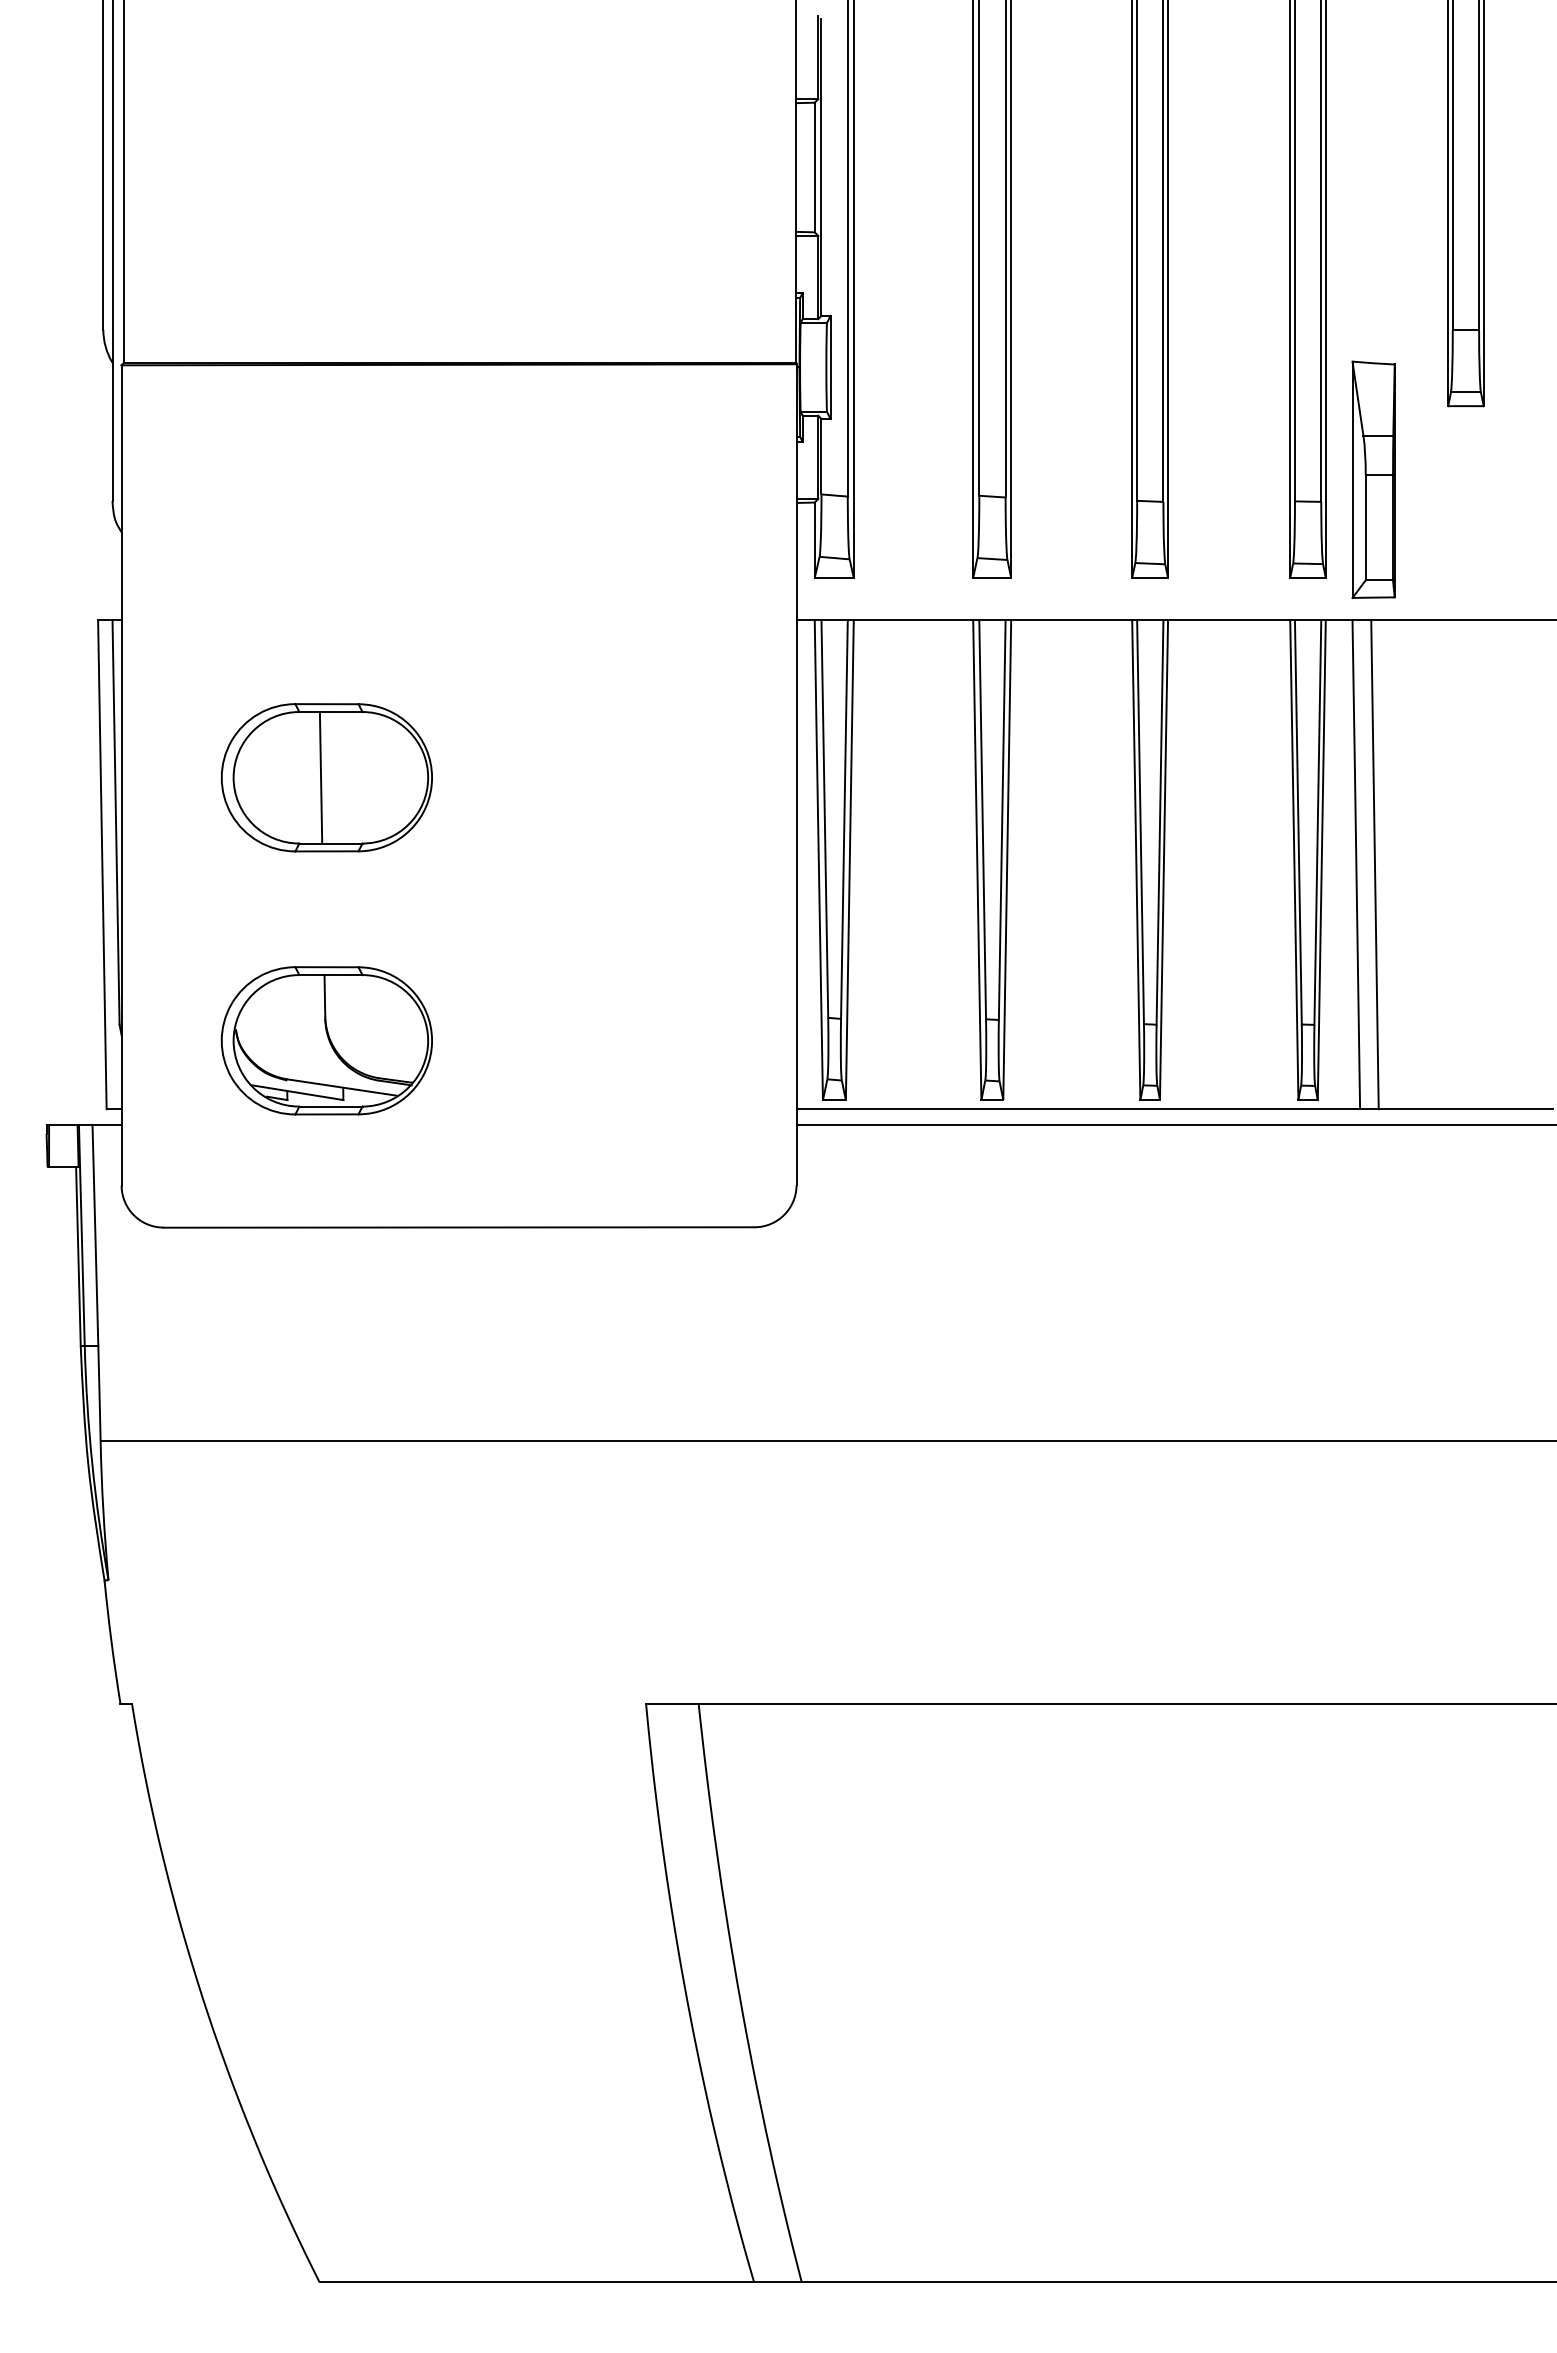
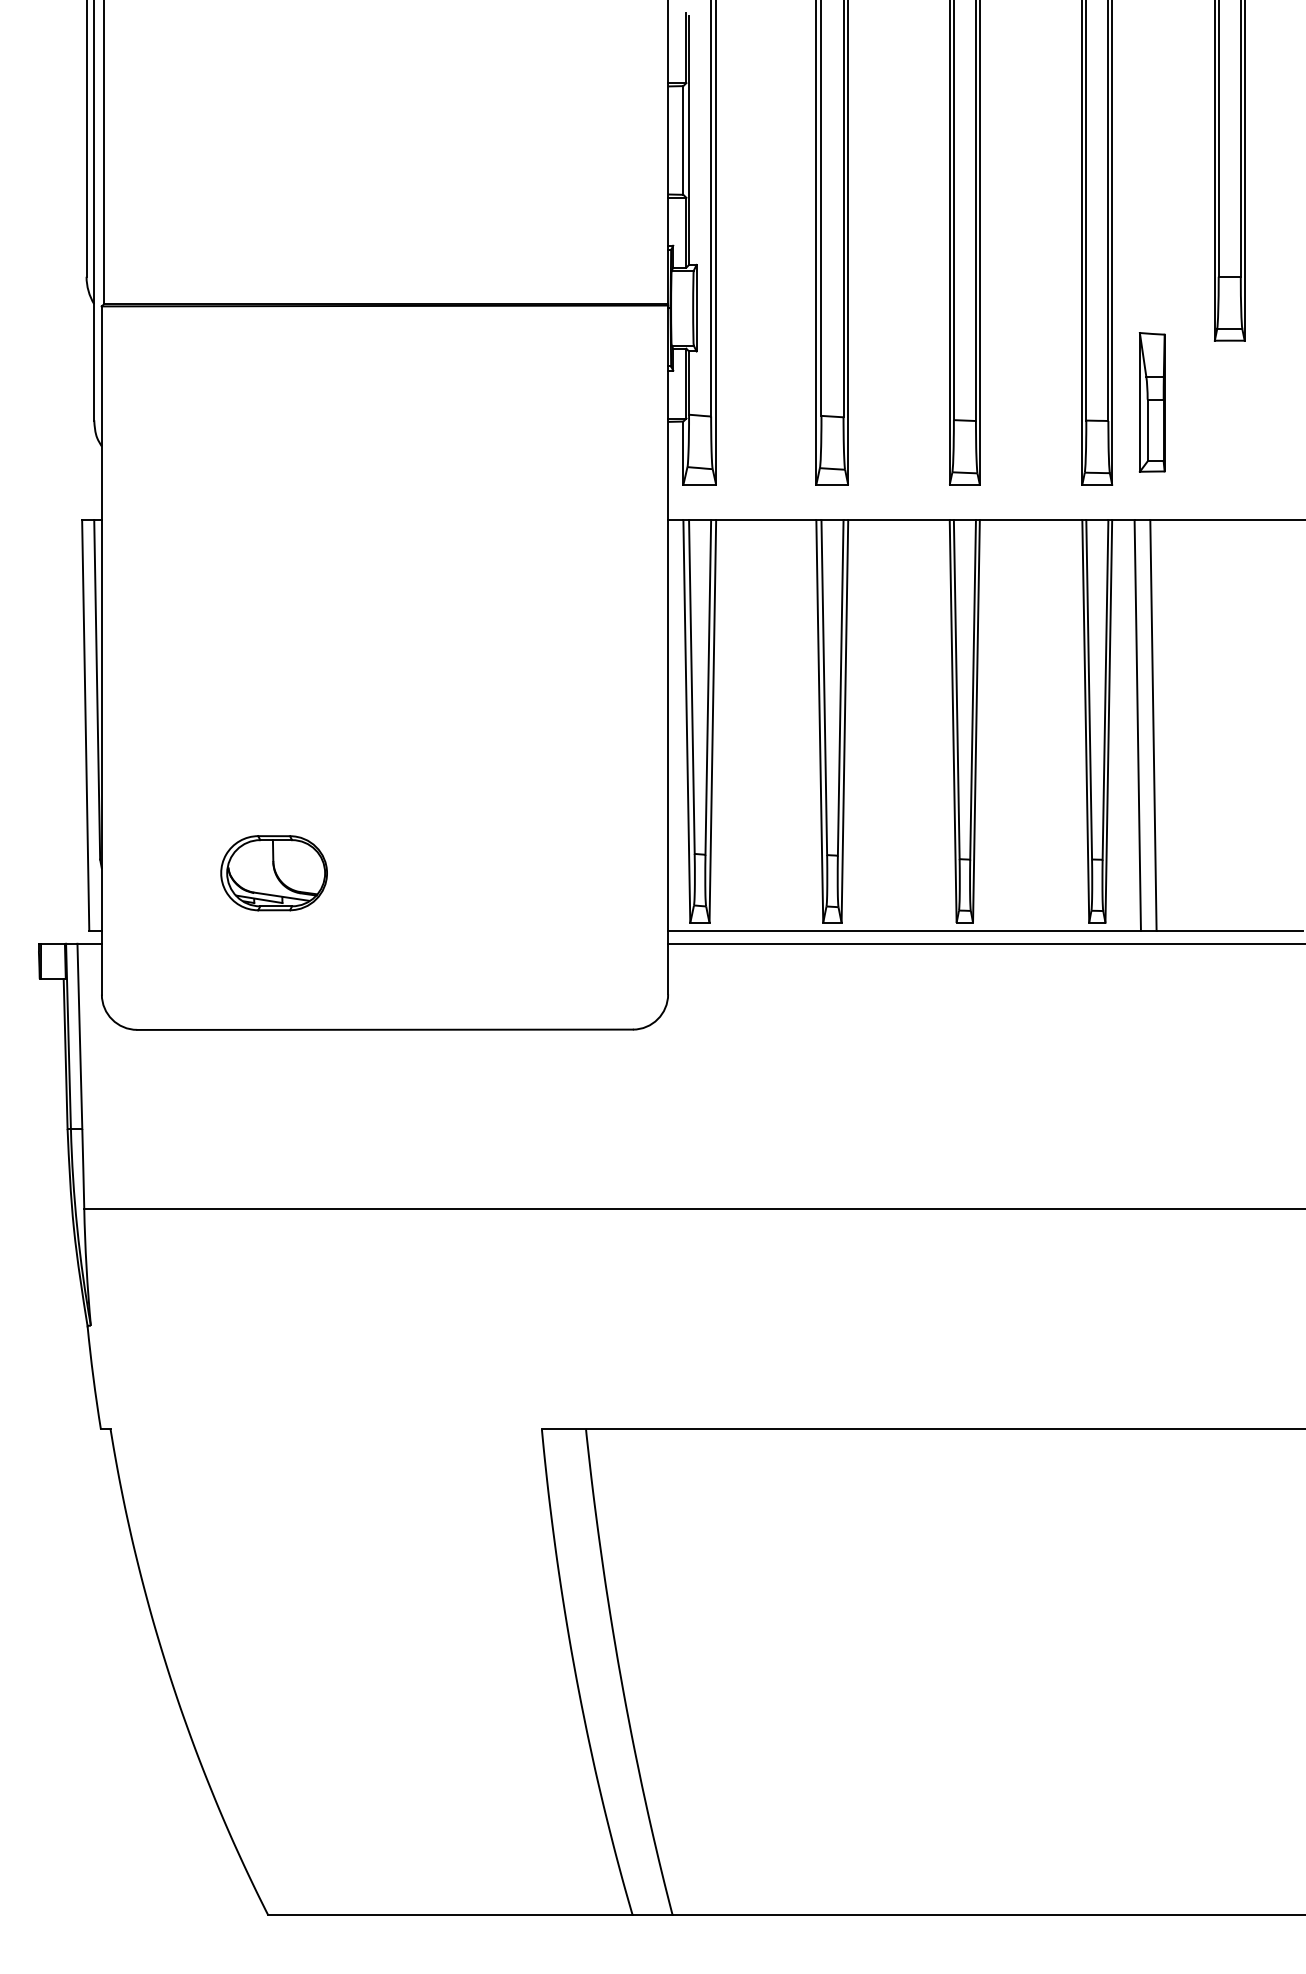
part: (1373, 479) -> (1152, 402), size x0.7
part: (326, 777) -> (273, 652), removed
part: (326, 1040) -> (273, 872), size x0.6

